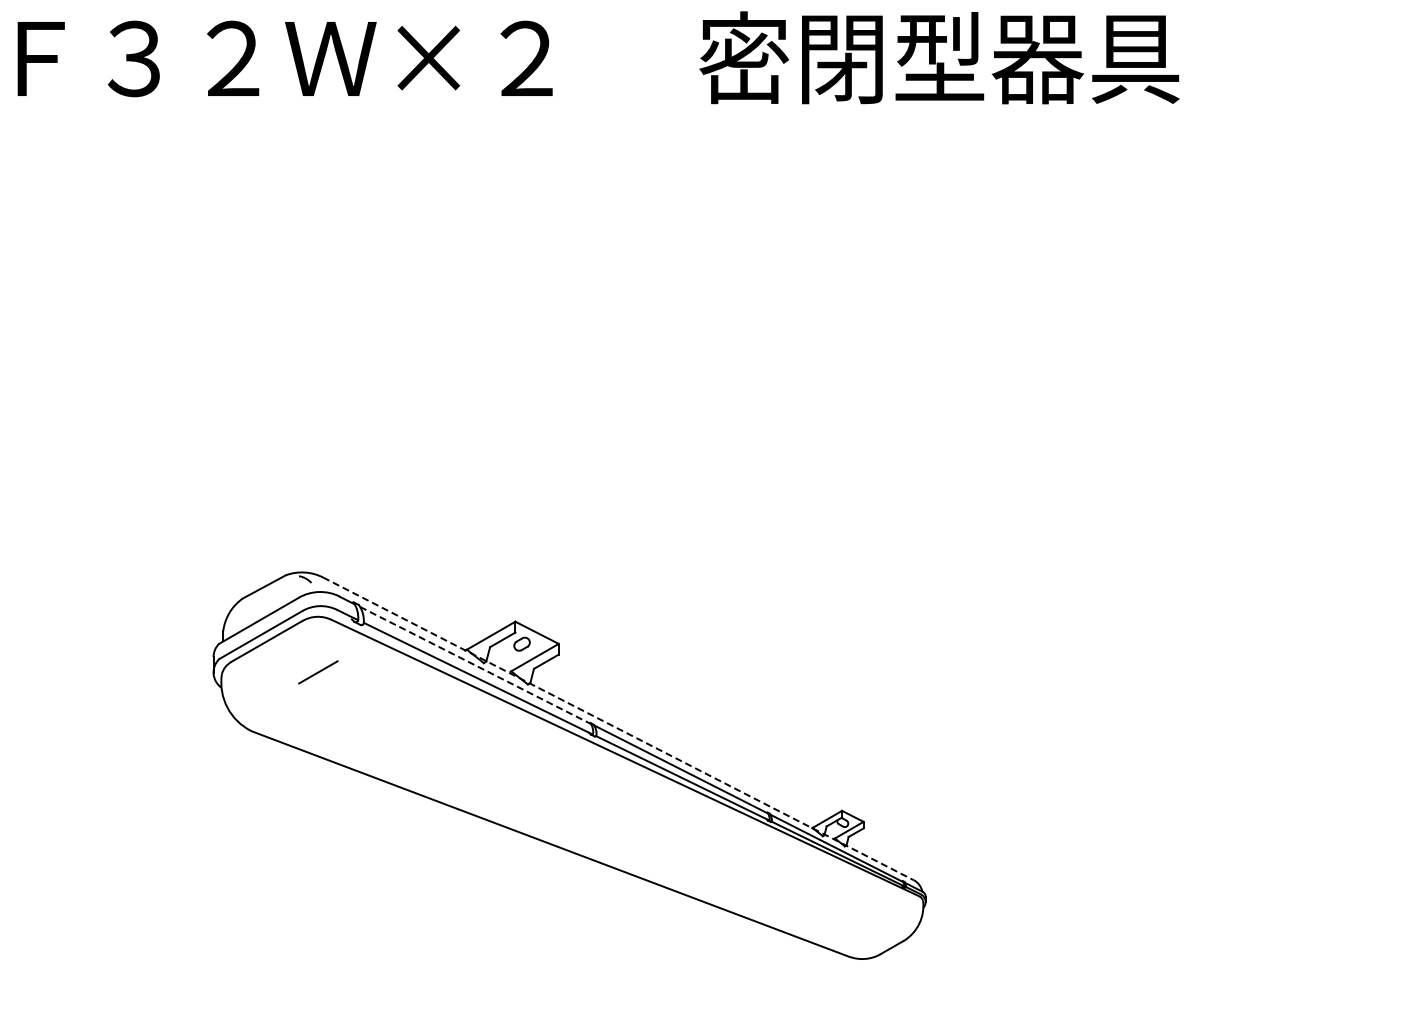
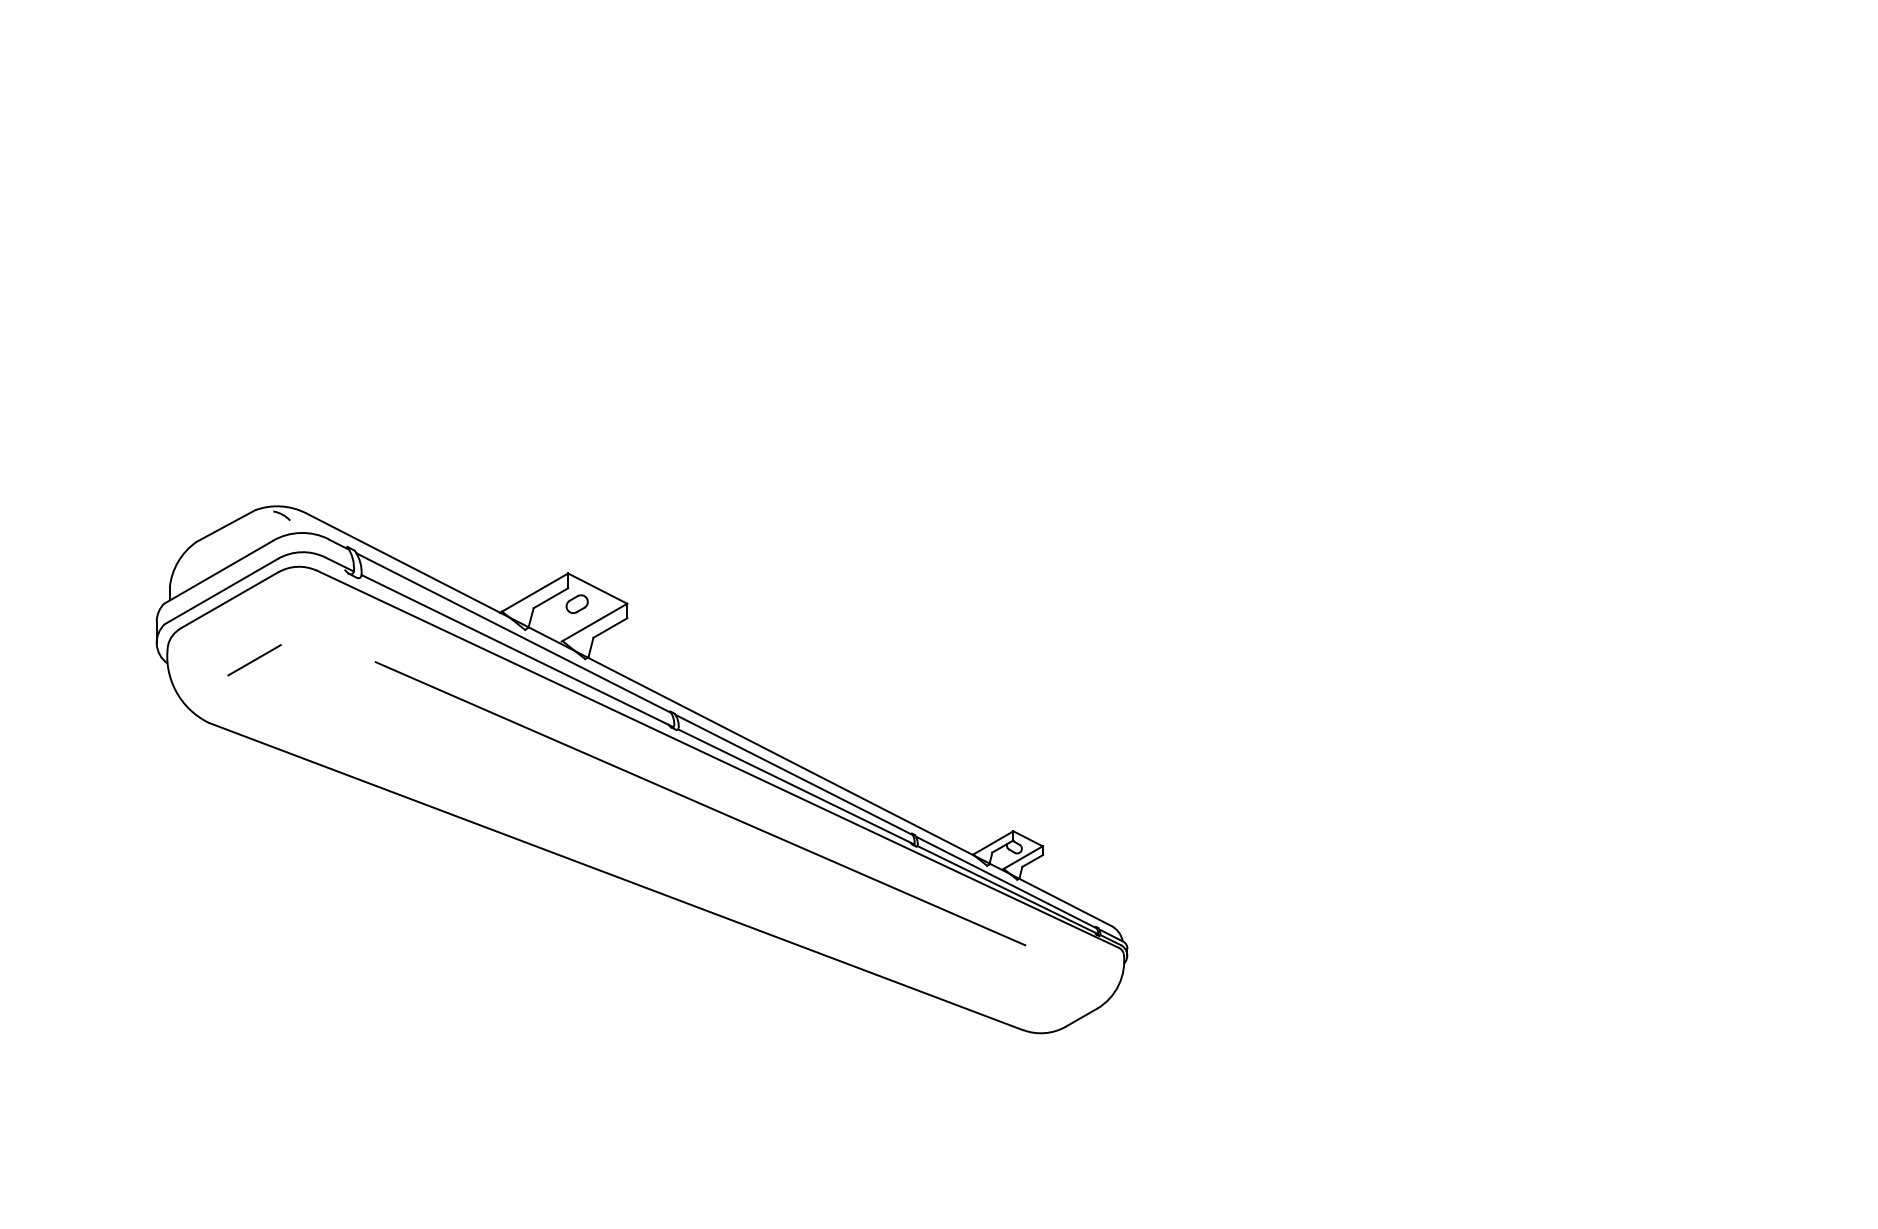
line: (475, 665) -> (513, 633), dashed -> solid
line: (318, 672) -> (254, 660), moved
line: (618, 728) -> (708, 719), dashed -> solid
line: (612, 790) -> (700, 803), added

